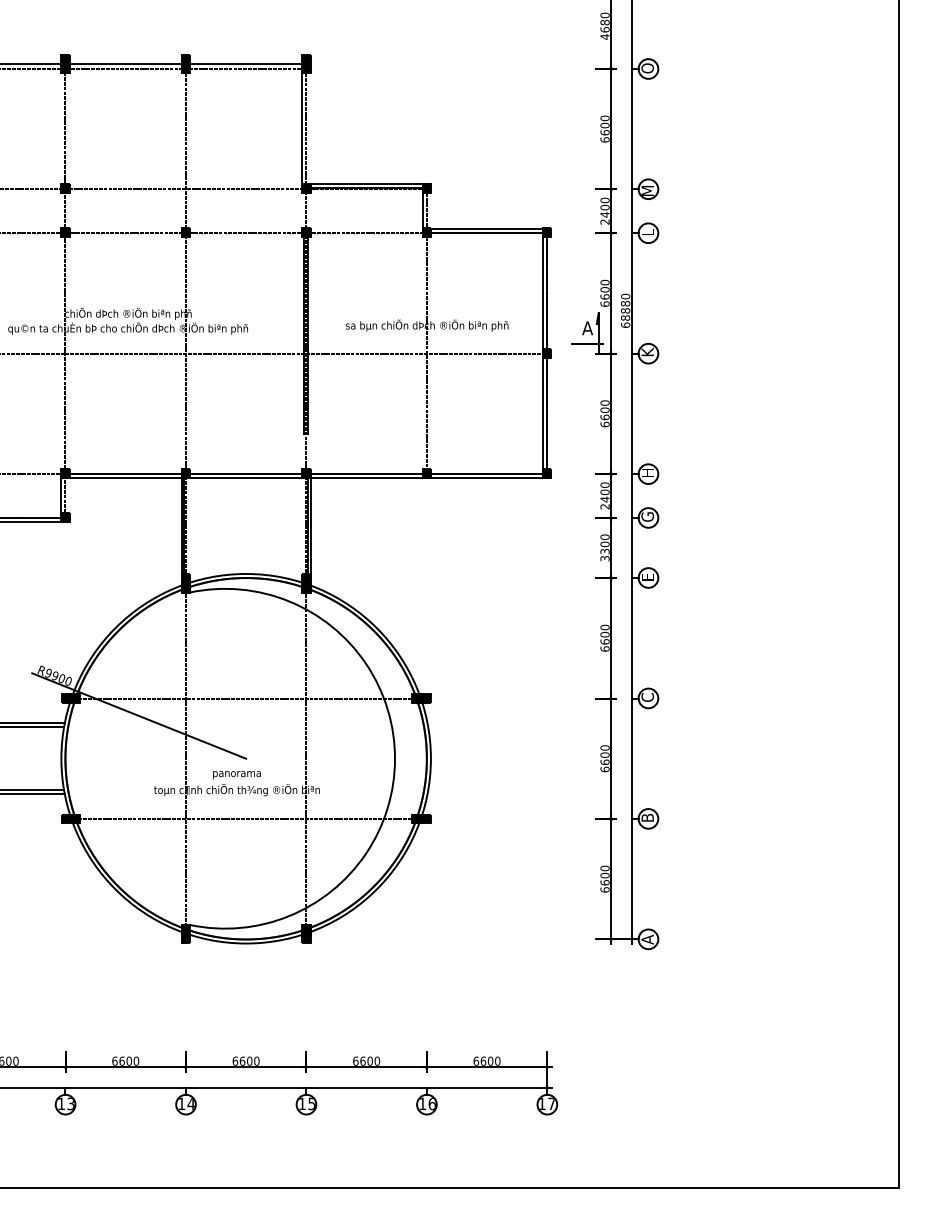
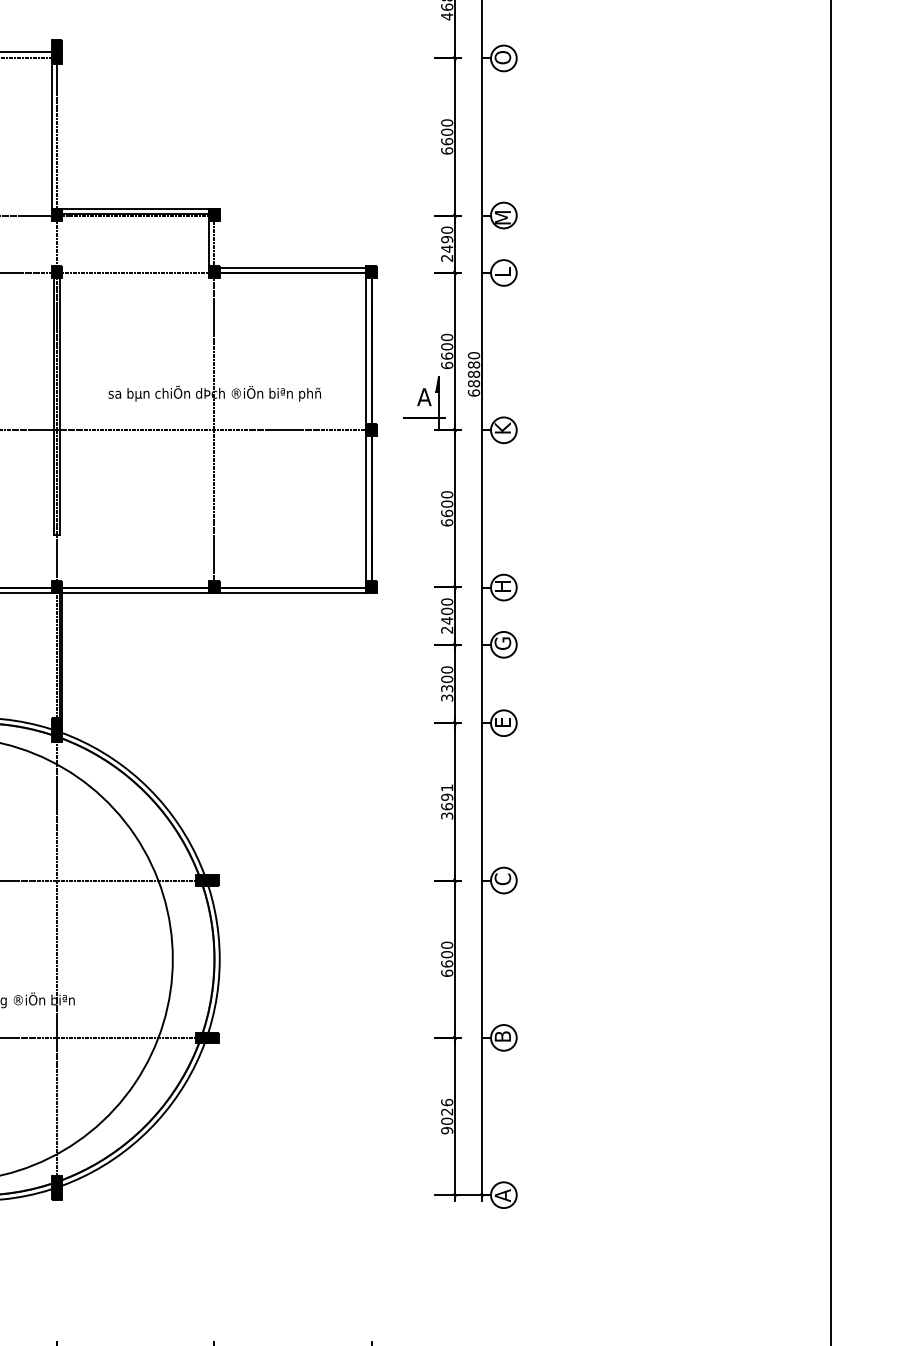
text: (605, 207) -> (447, 239), 2400 -> 2490
text: (604, 637) -> (446, 800), 6600 -> 3691
text: (604, 878) -> (446, 1115), 6600 -> 9026

